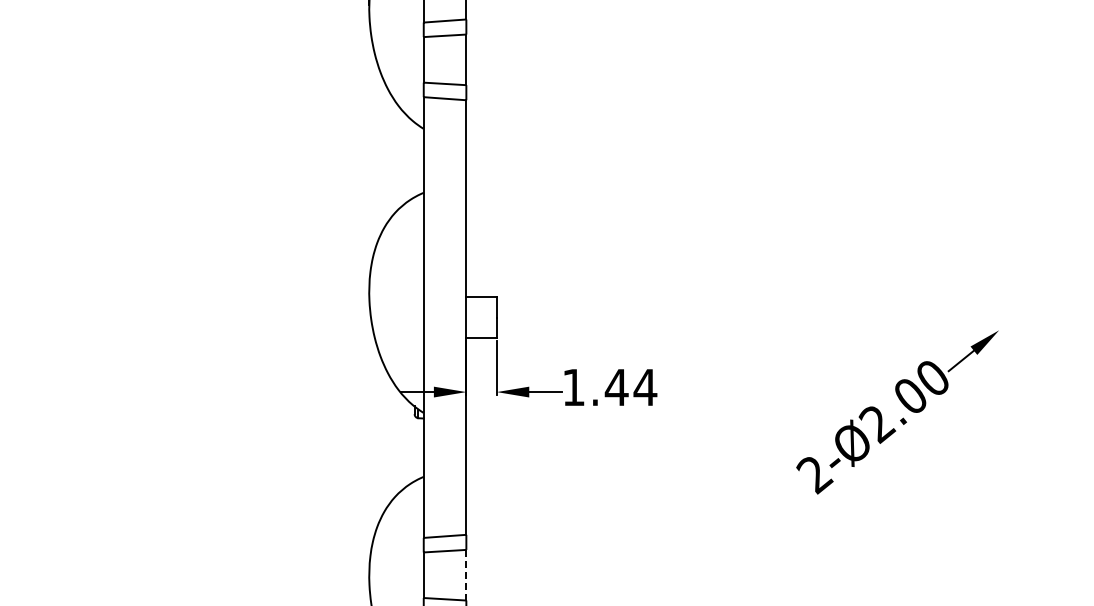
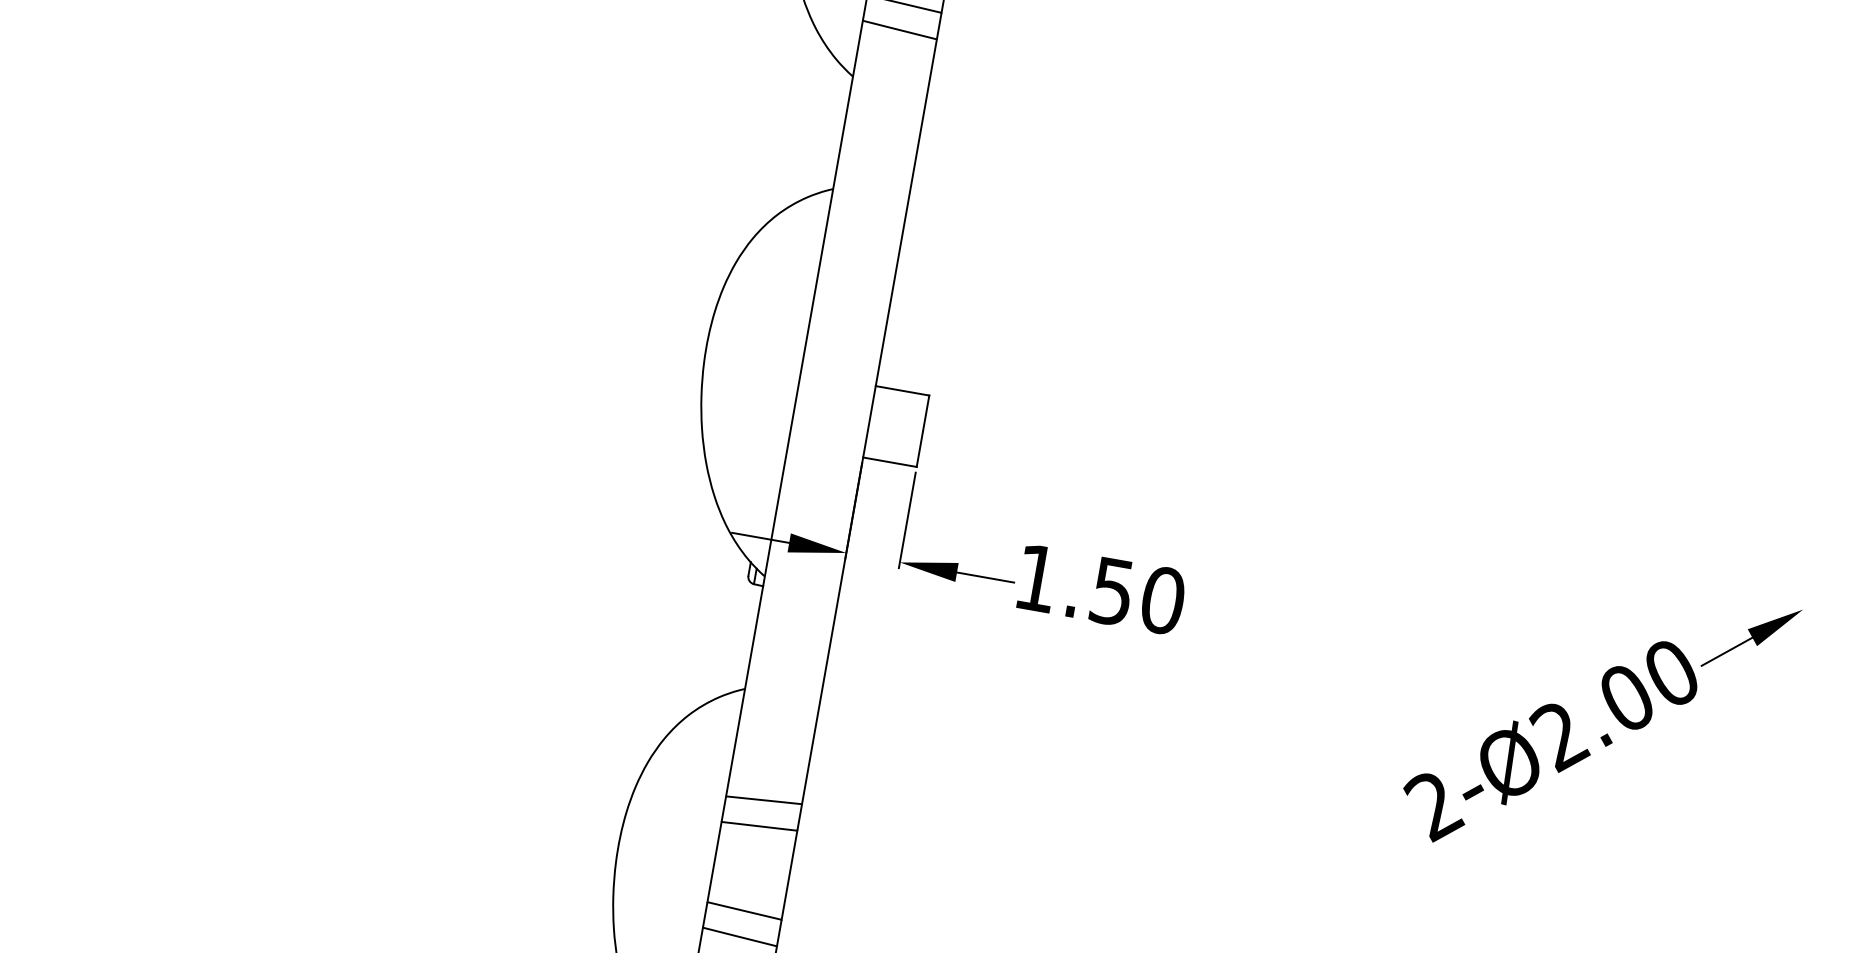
text: (630, 387) -> (1136, 595), 1.44 -> 1.50
line: (466, 574) -> (789, 874), dashed -> solid

